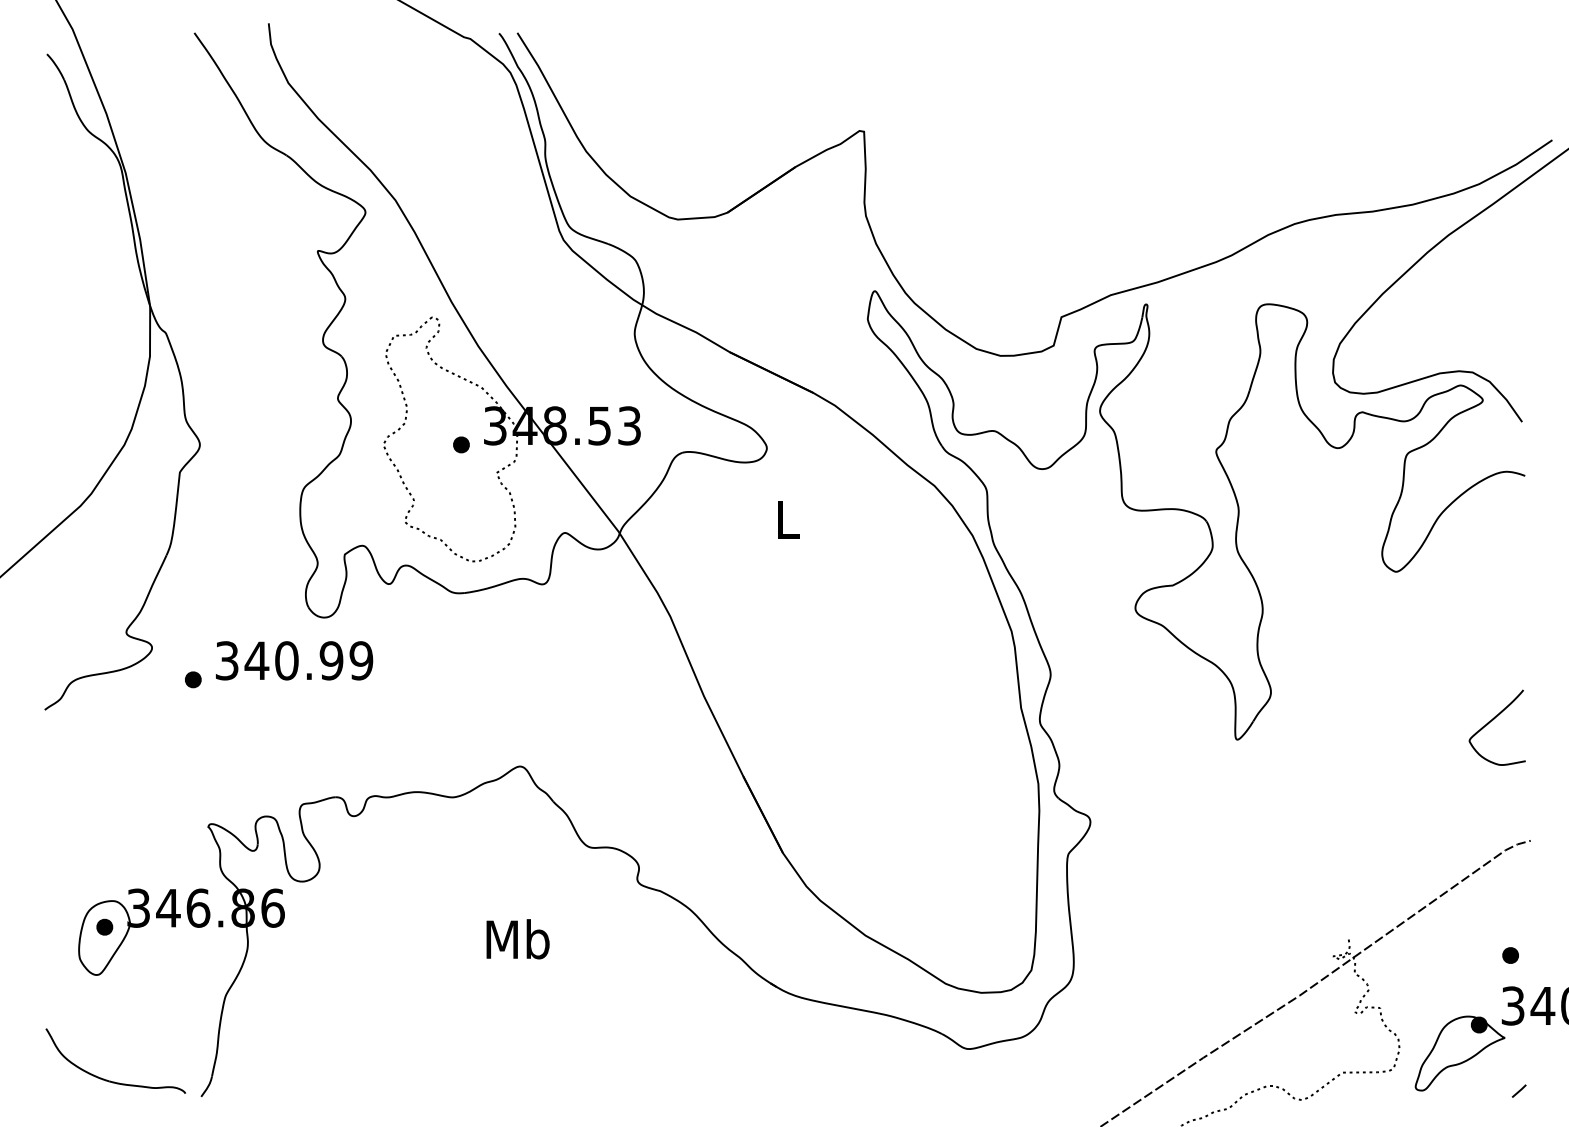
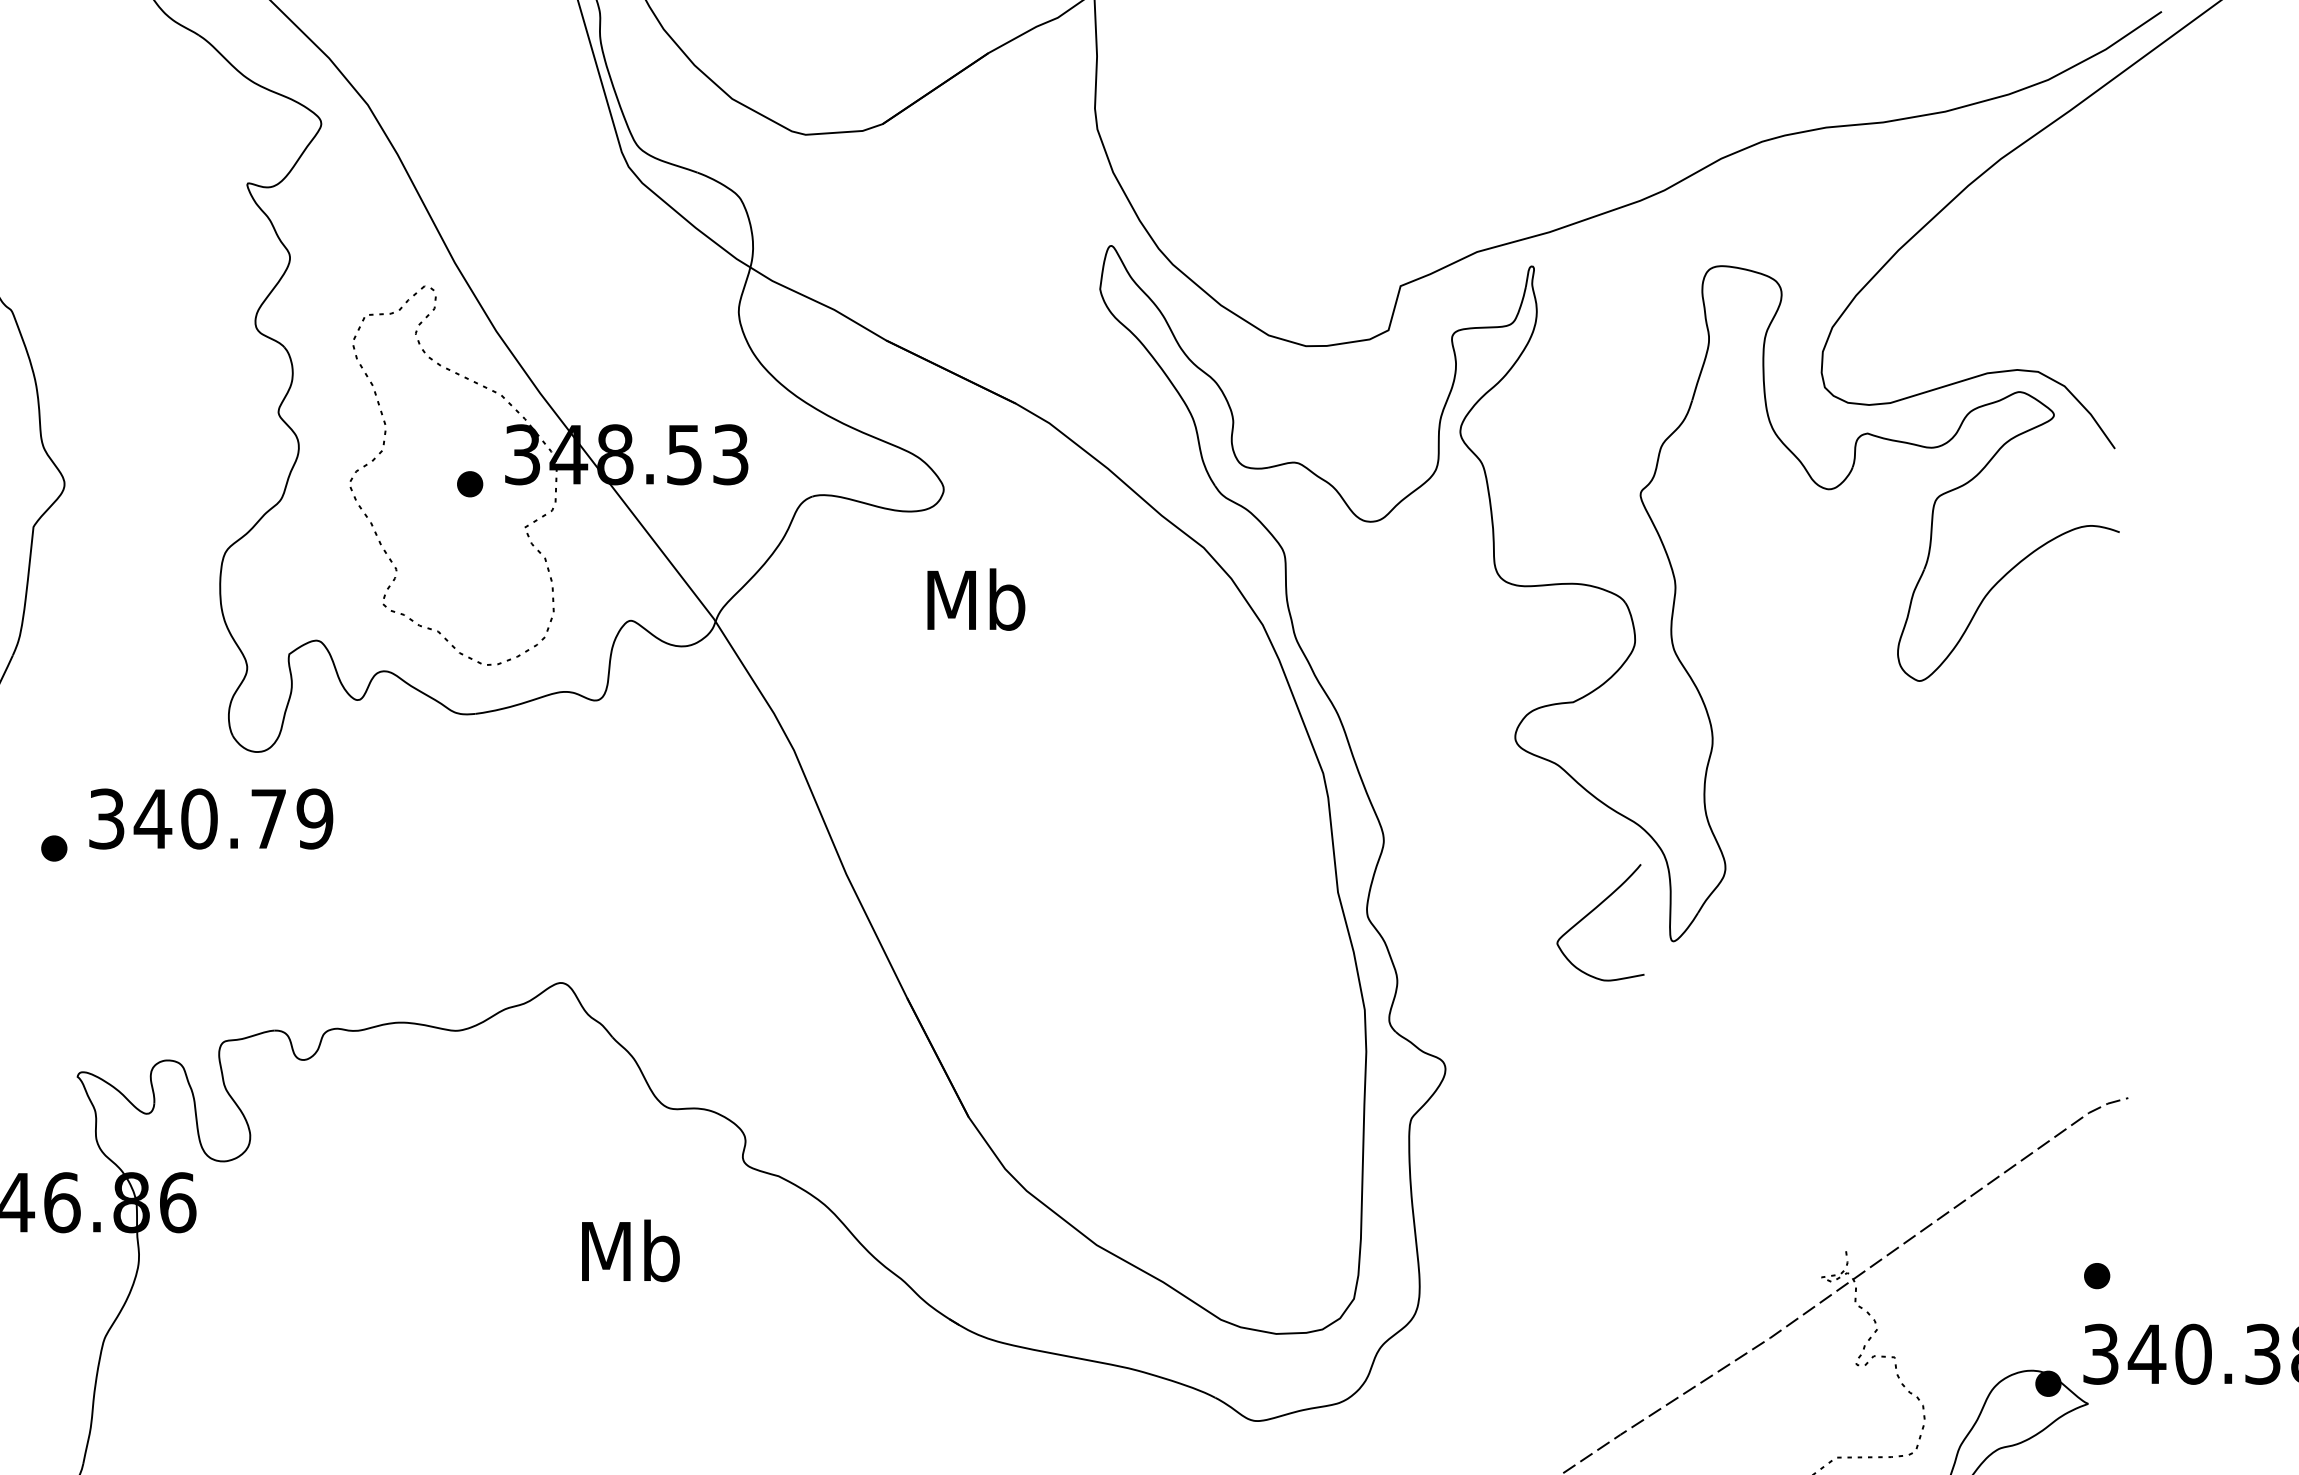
text: (787, 519) -> (975, 599), L -> Mb
text: (331, 660) -> (268, 818), 340.99 -> 340.79
curve: (1493, 720) -> (1594, 911), moved
text: (517, 939) -> (629, 1251), moved

